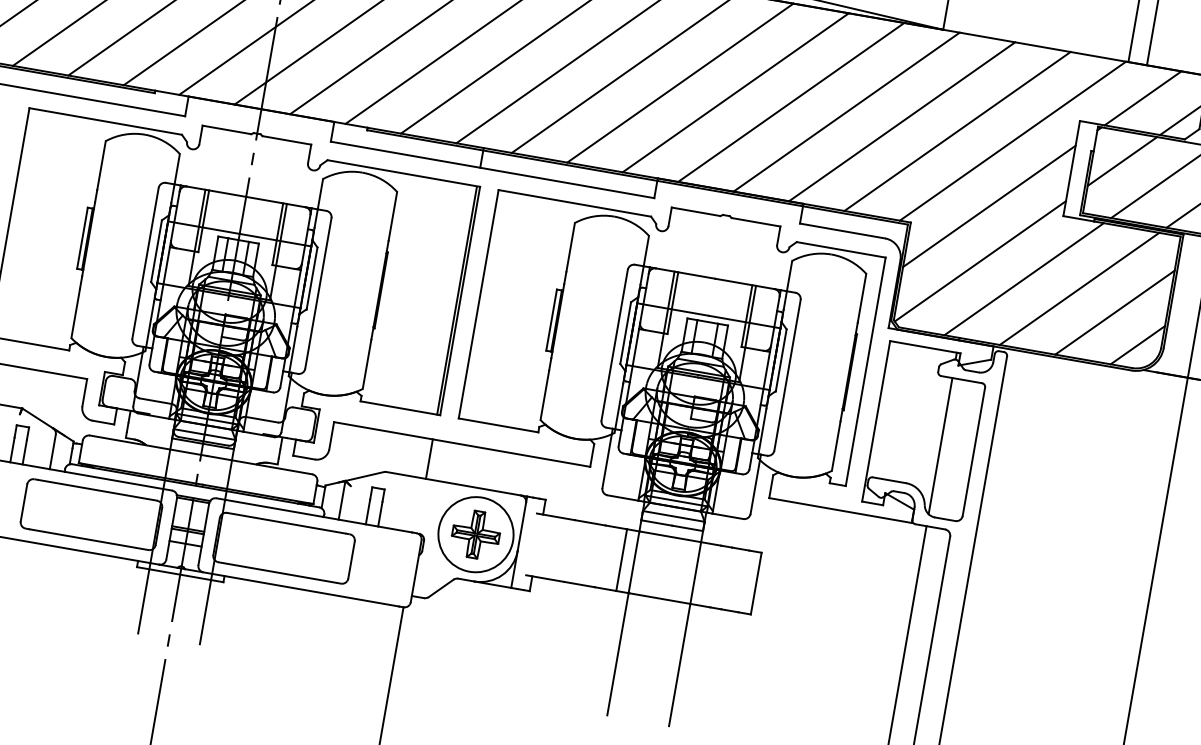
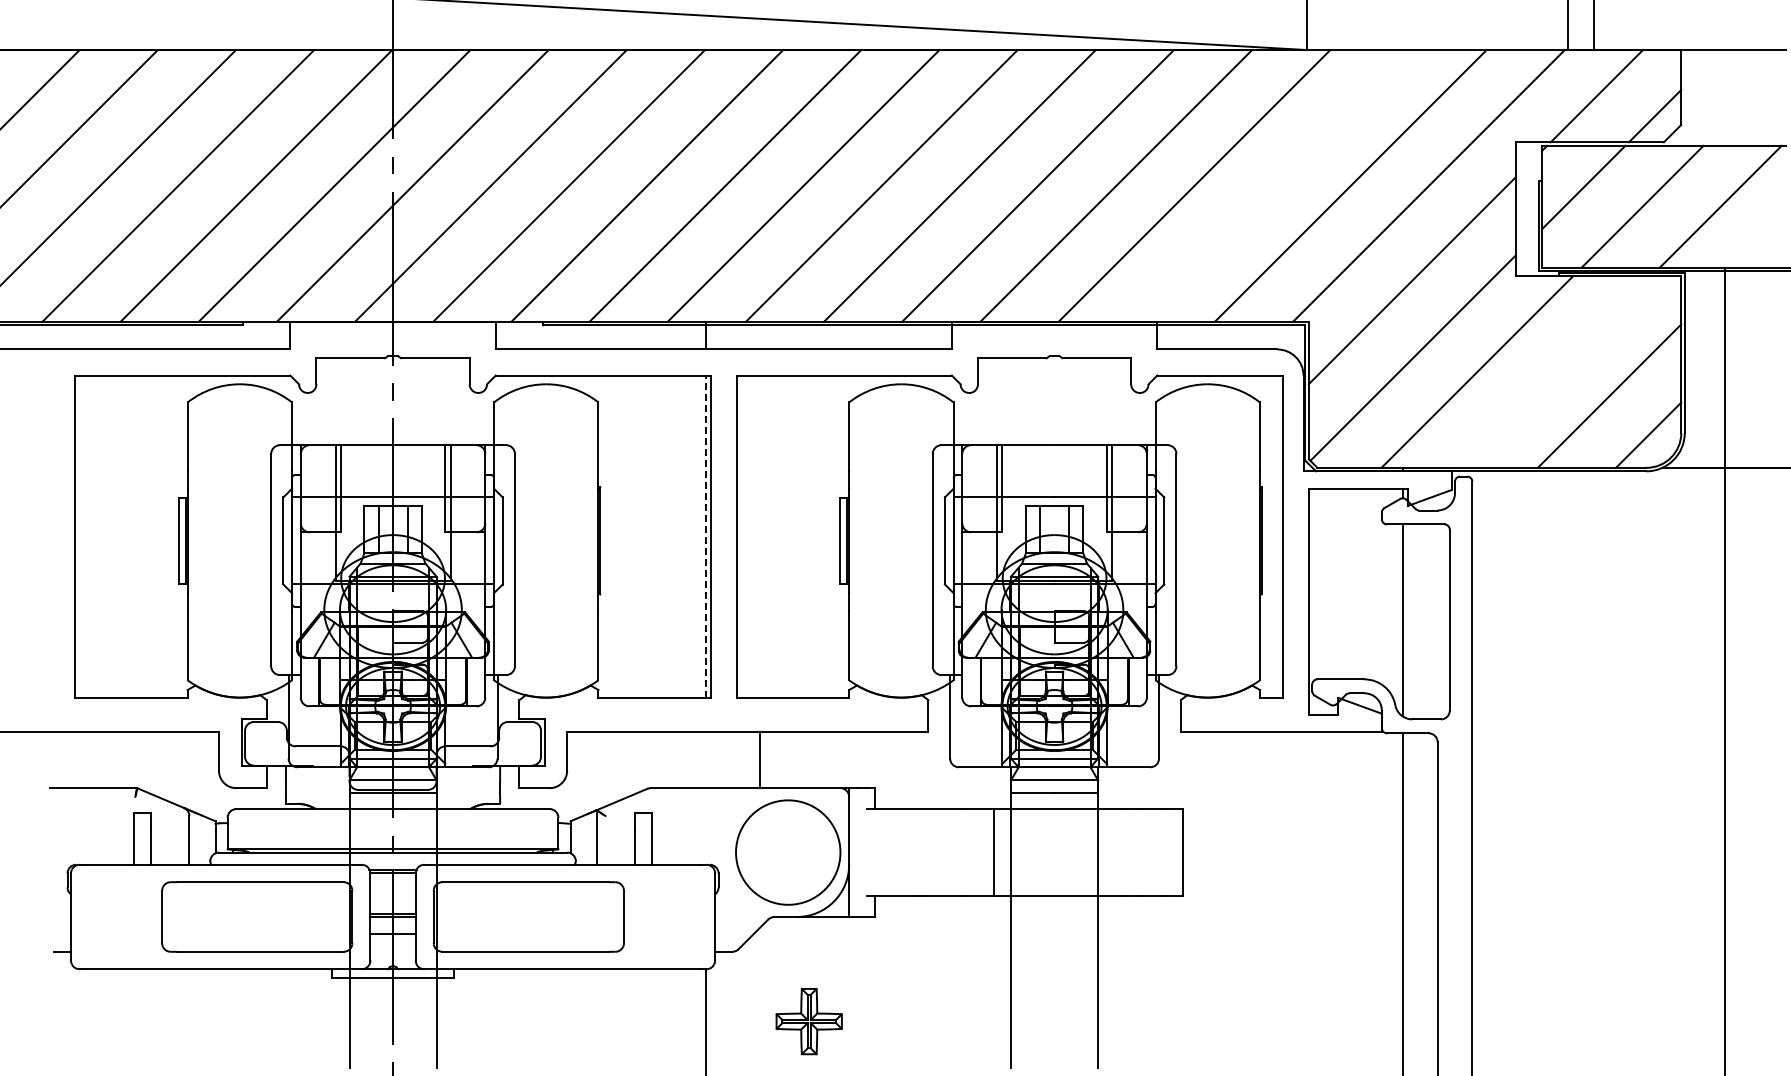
line: (902, 121) -> (1272, 185), removed
line: (1079, 288) -> (1555, 371), removed
line: (457, 300) -> (706, 536), solid -> dashed
line: (429, 459) -> (760, 760), moved
part: (475, 534) -> (808, 1021), moved

